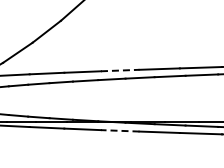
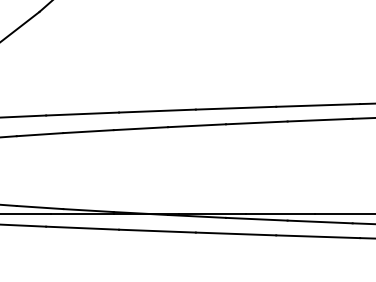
line: (120, 70) -> (158, 110), dashed -> solid
line: (119, 130) -> (156, 230), dashed -> solid

